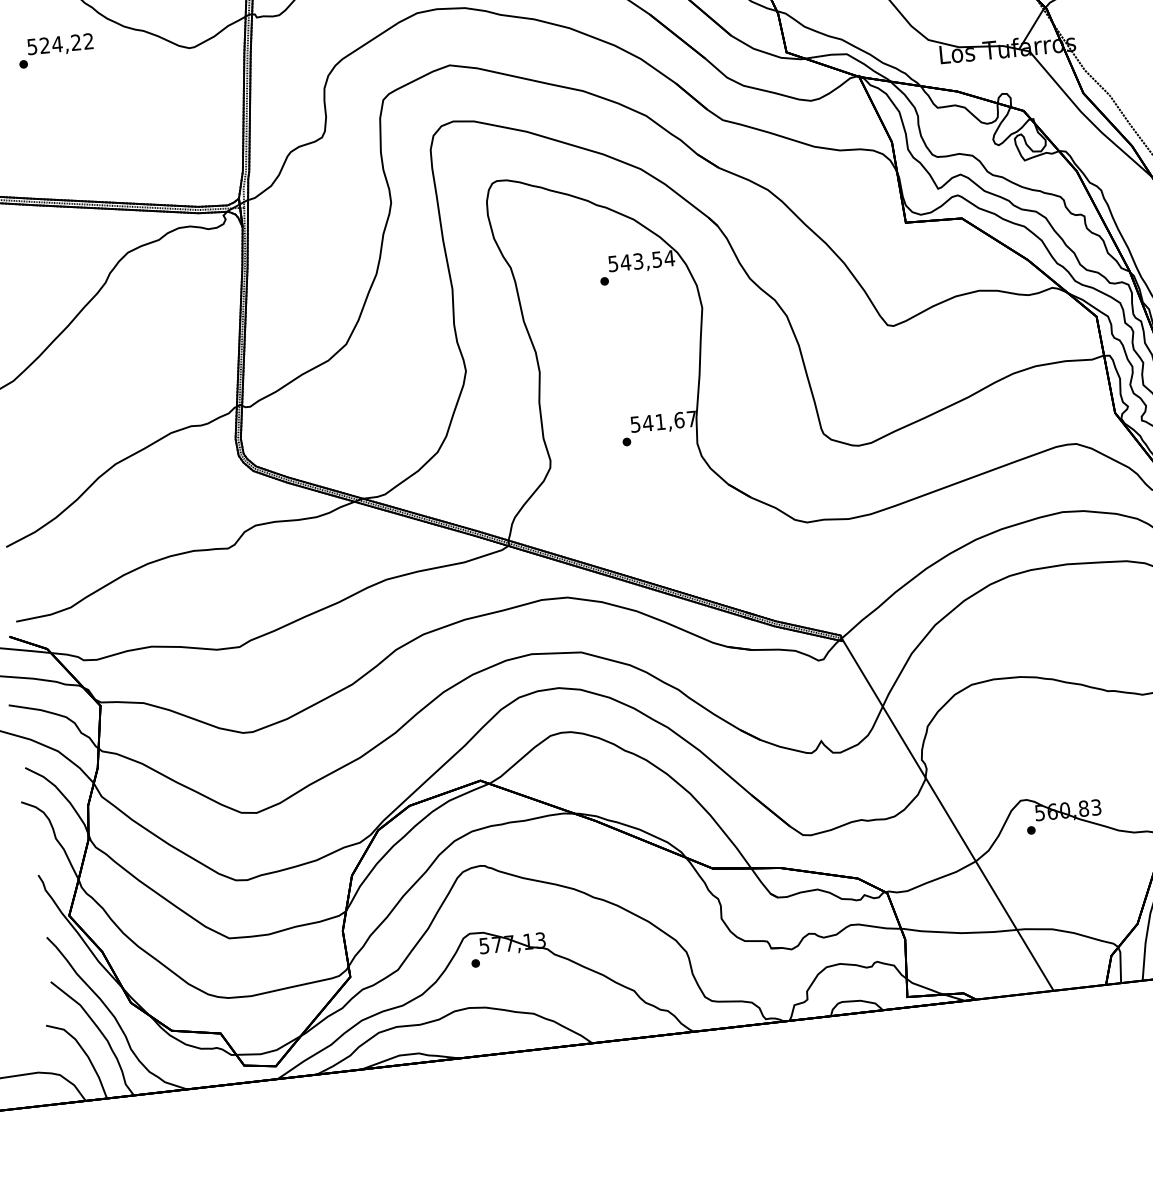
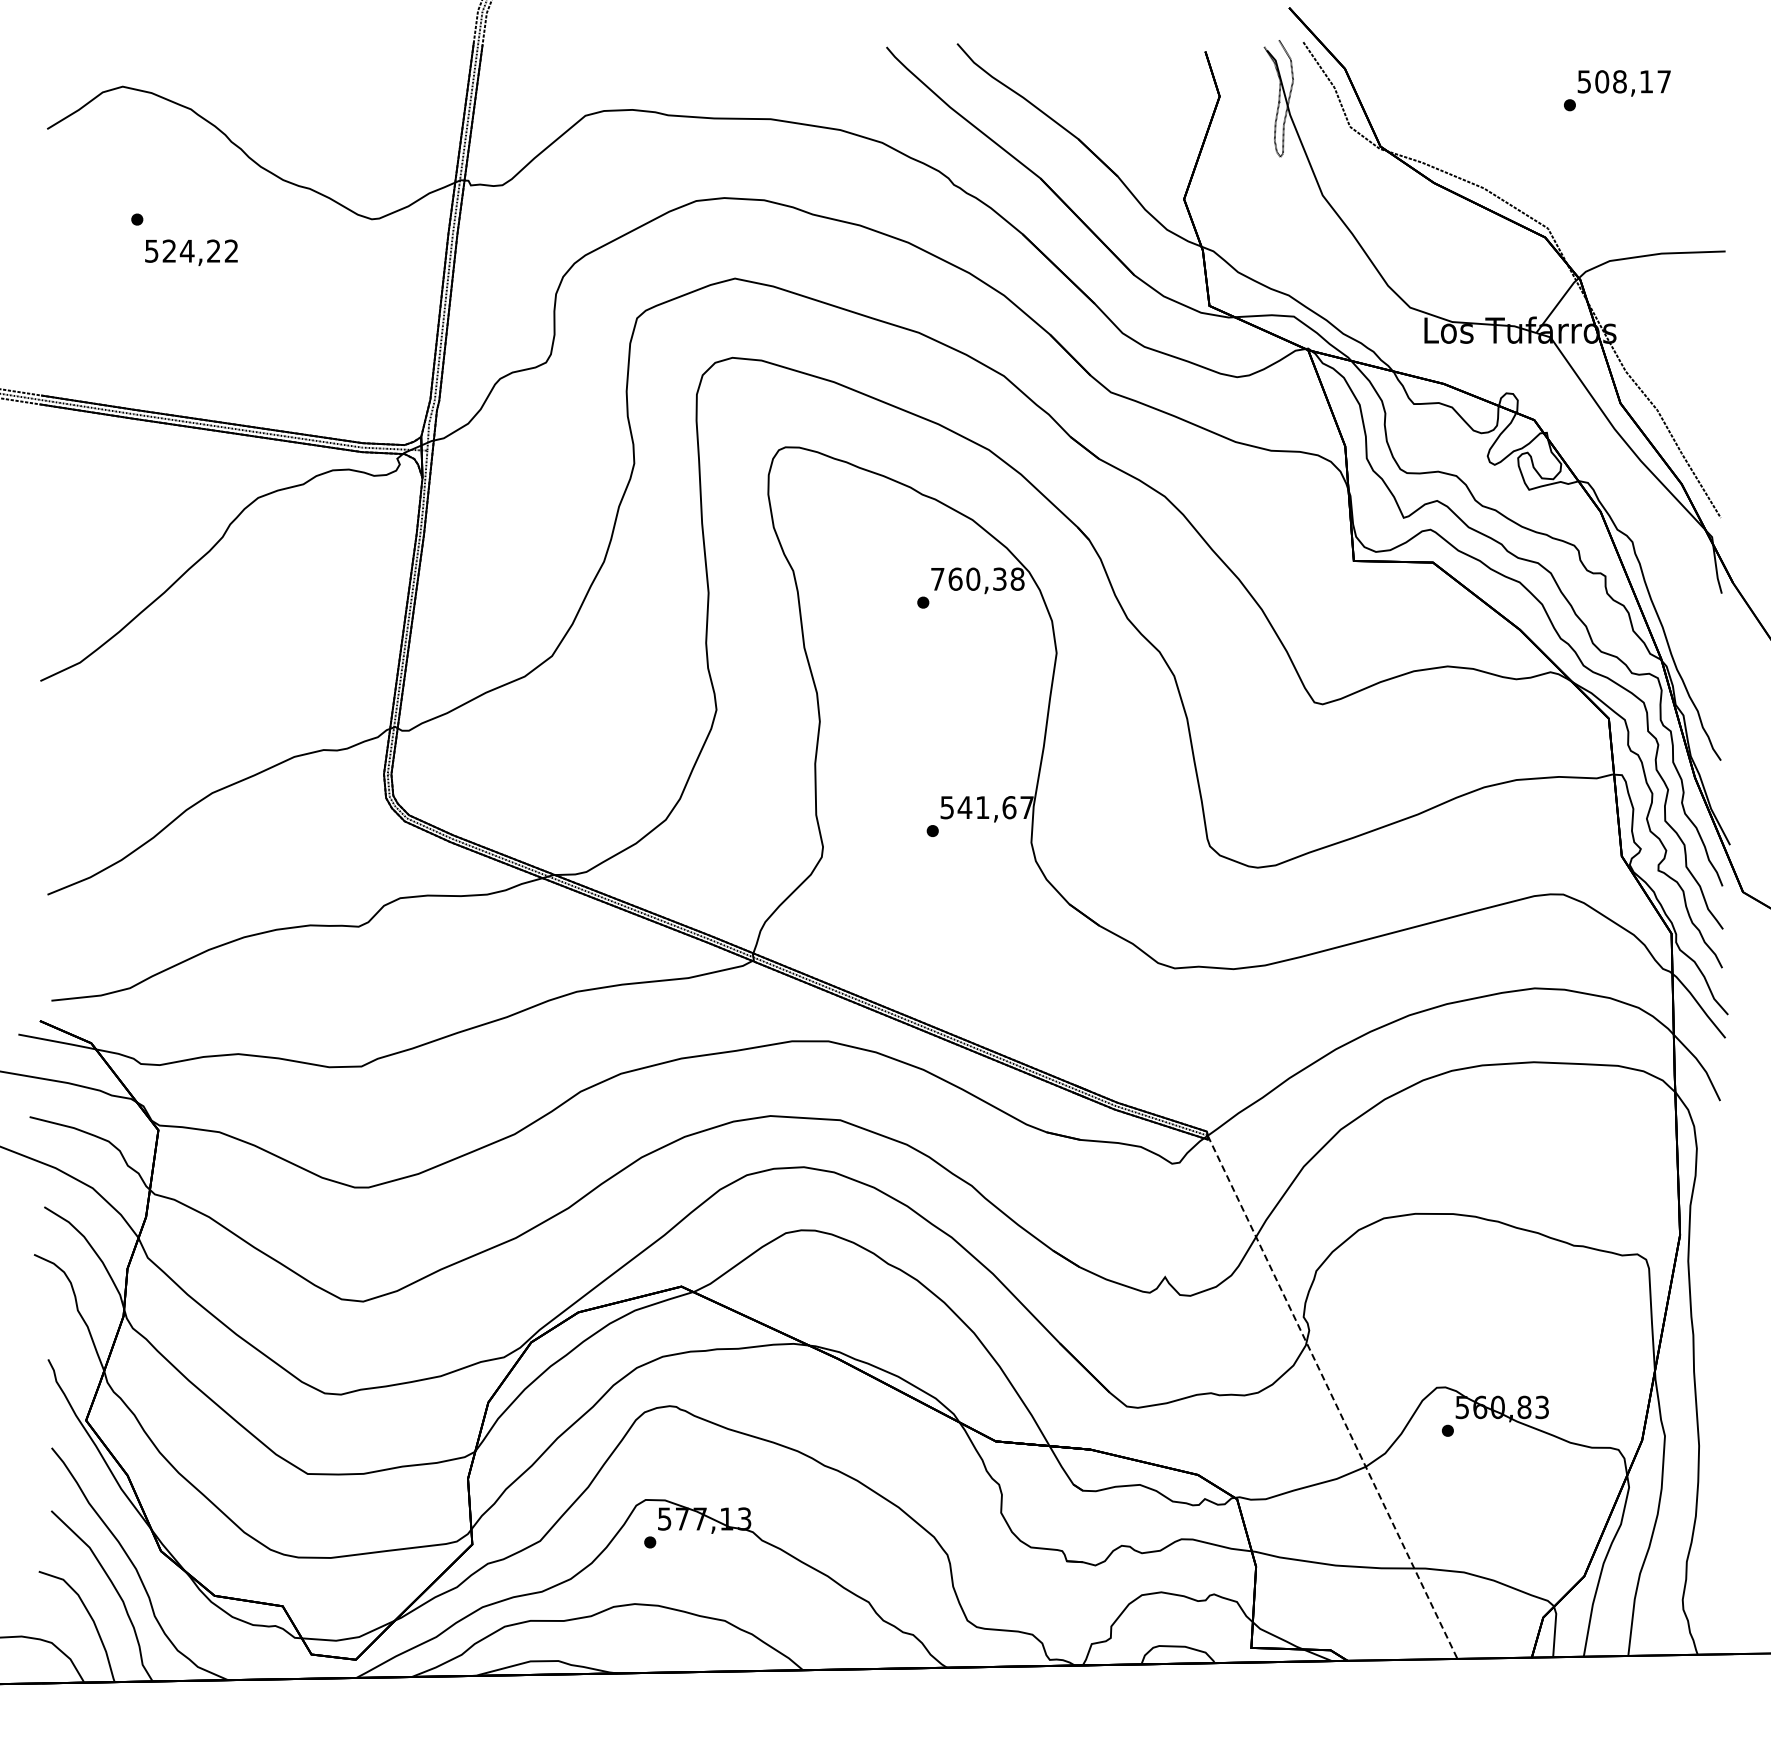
text: (60, 45) -> (191, 252), moved
text: (641, 260) -> (977, 578), 543,54 -> 760,38
line: (947, 814) -> (1332, 1397), solid -> dashed

